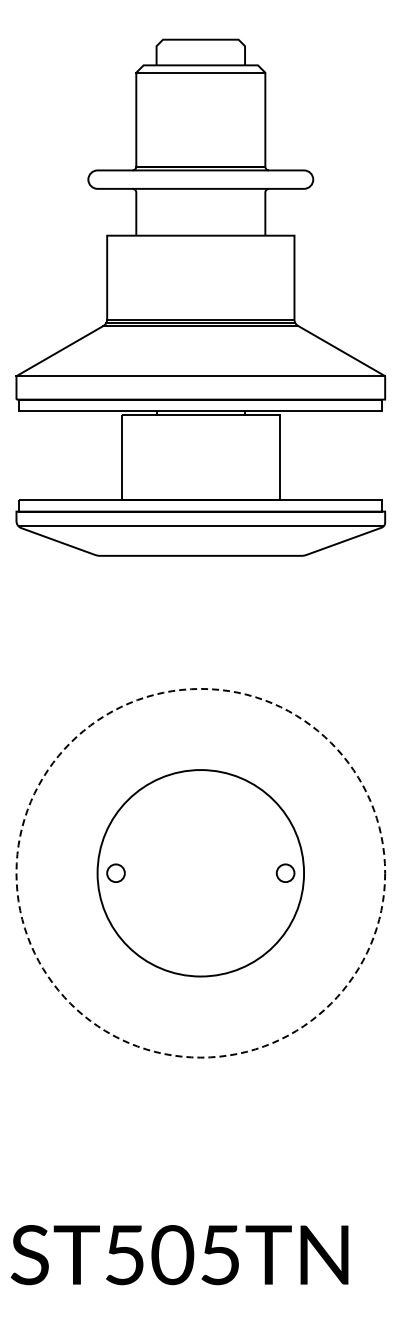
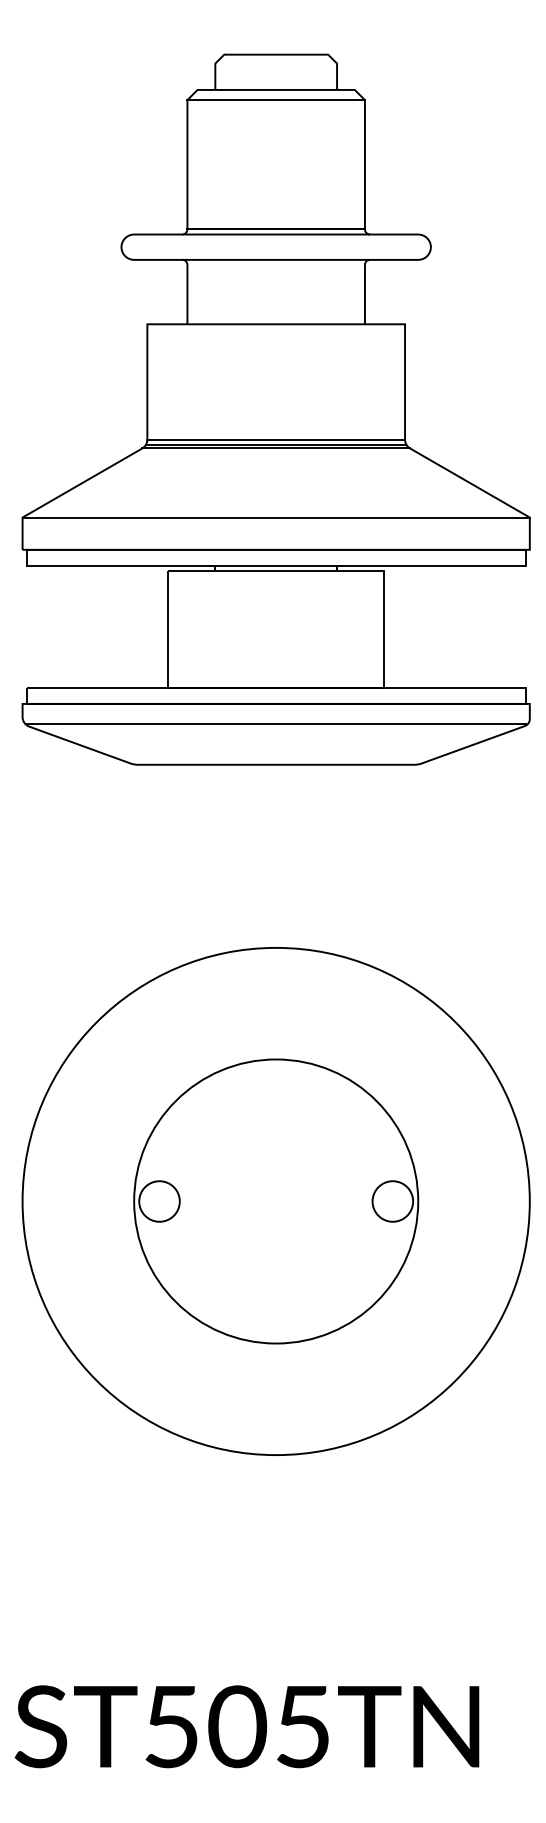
circle: (200, 872) -> (275, 1200), dashed -> solid
circle: (115, 873) -> (158, 1201), size x1.67
circle: (285, 873) -> (392, 1201), size x1.67

